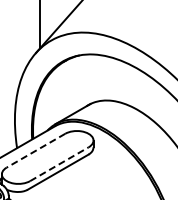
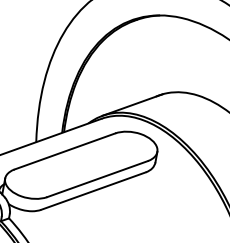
line: (36, 150) -> (65, 151), dashed -> solid
line: (59, 164) -> (97, 179), dashed -> solid

